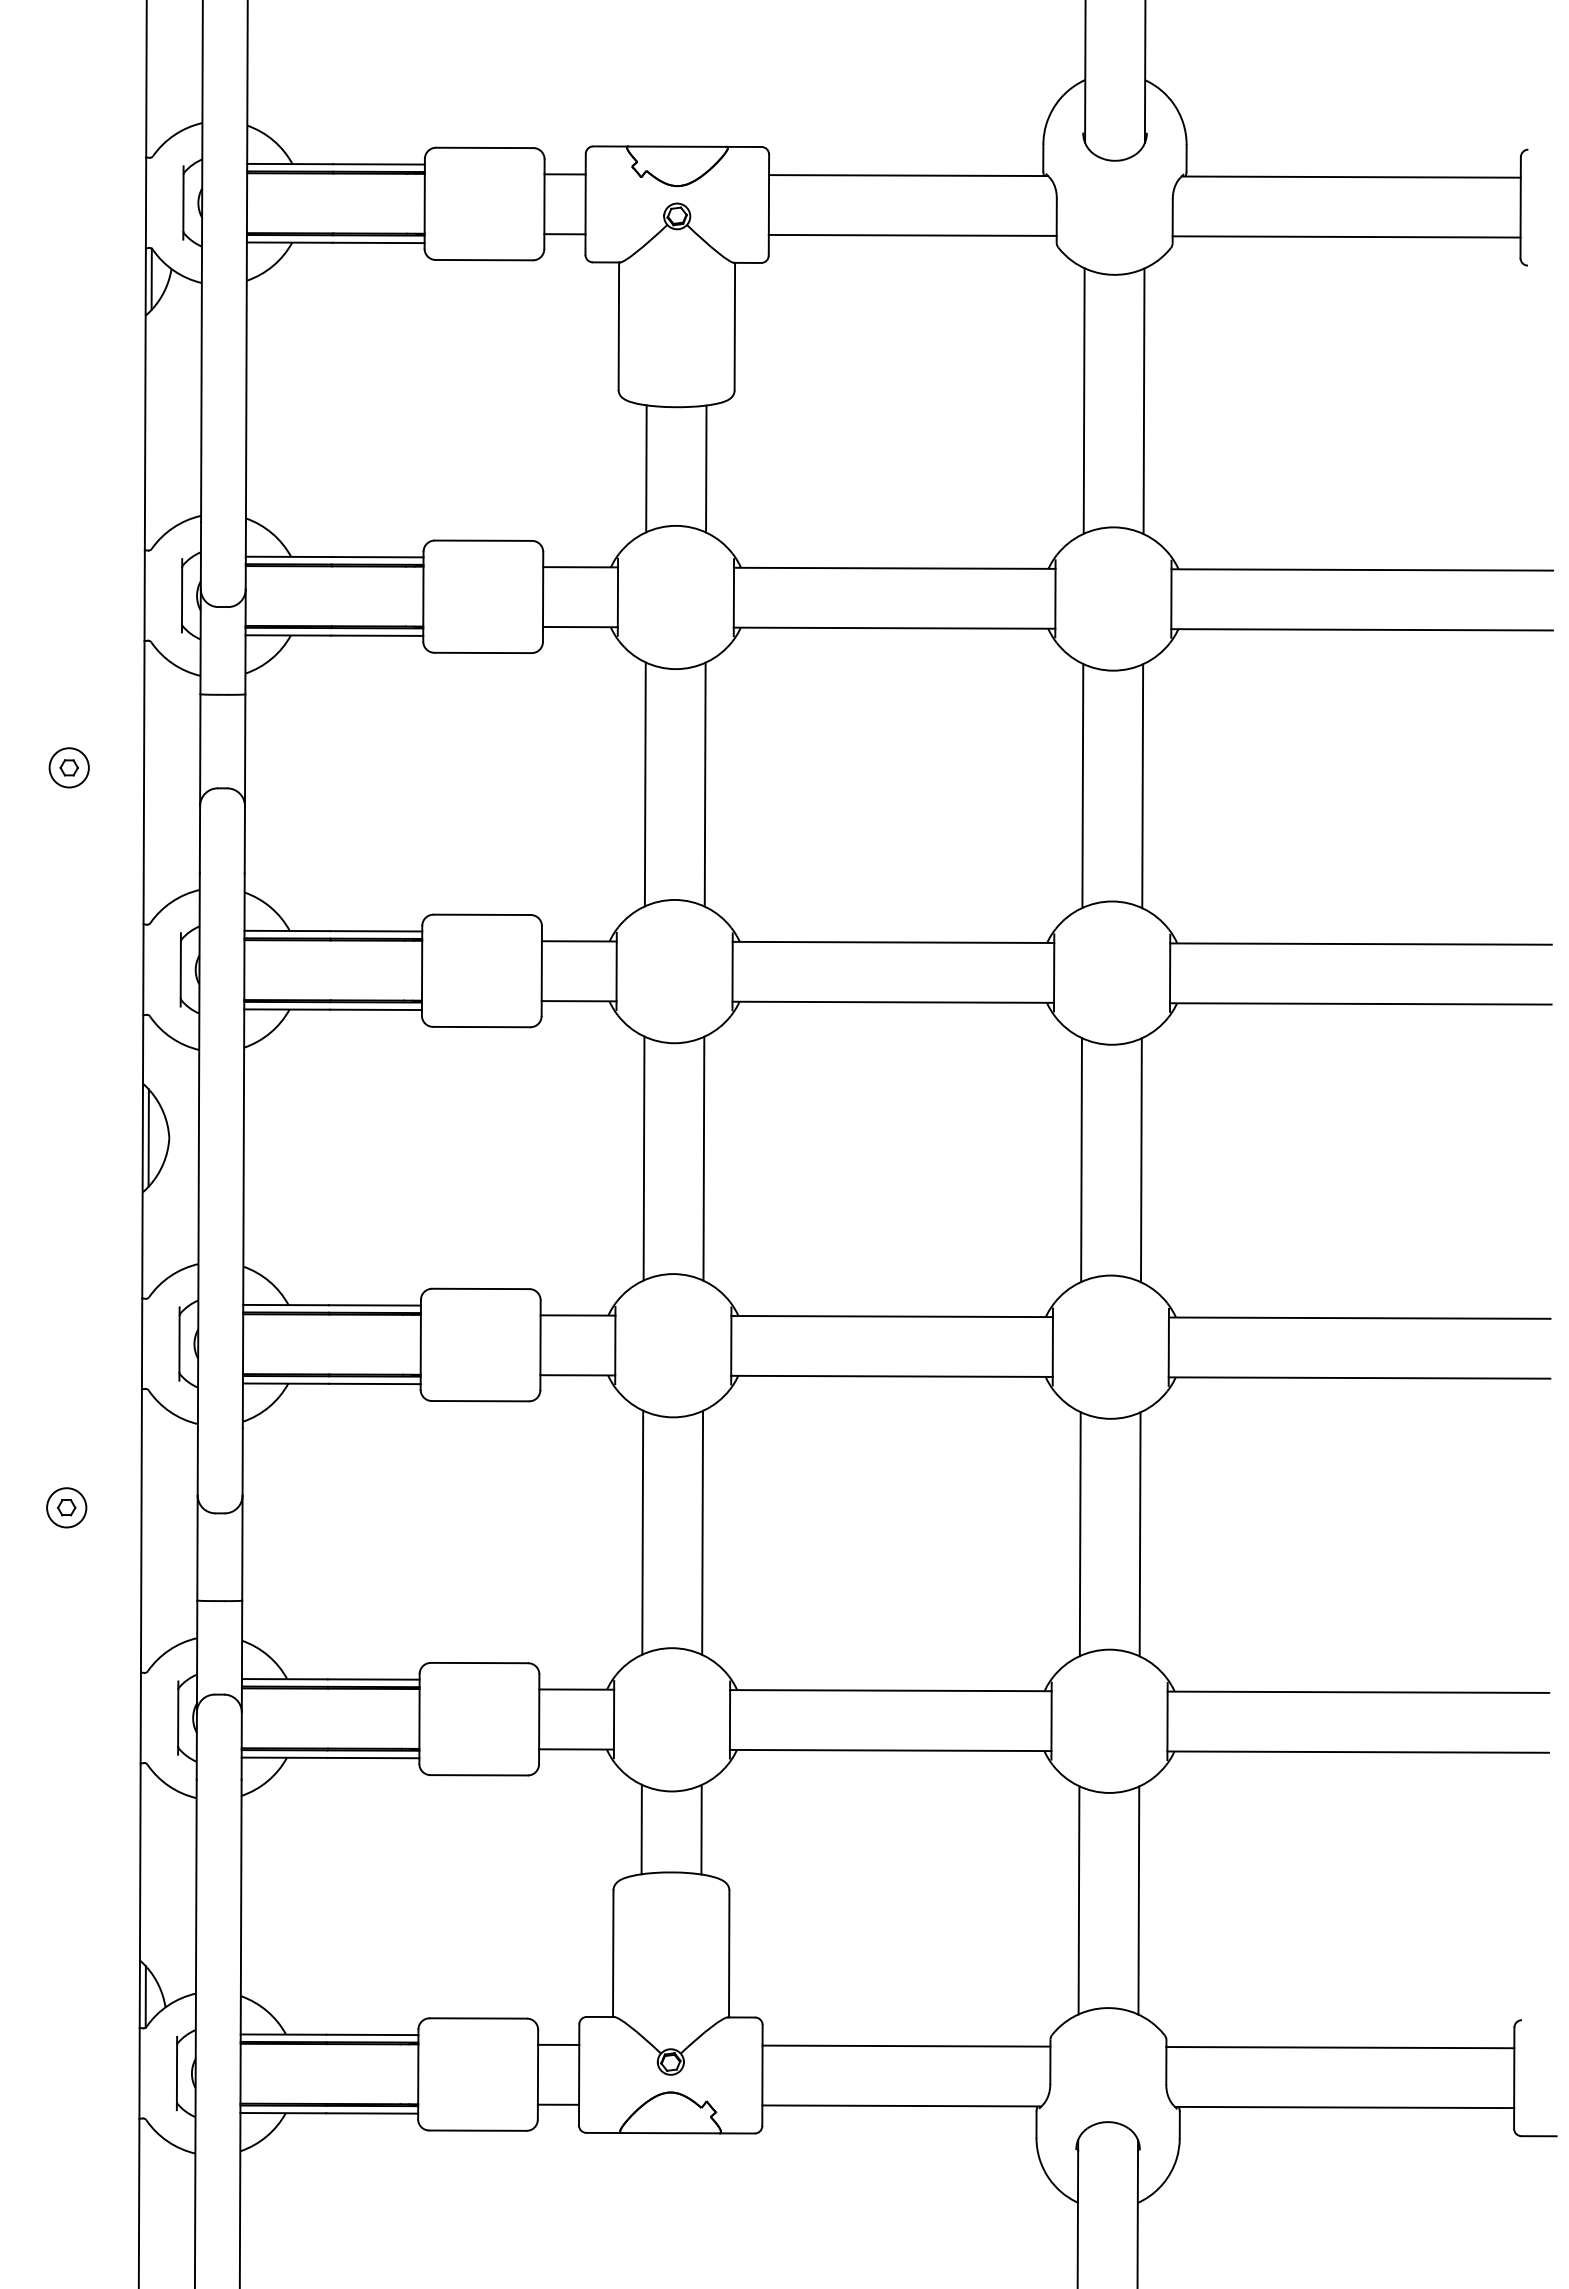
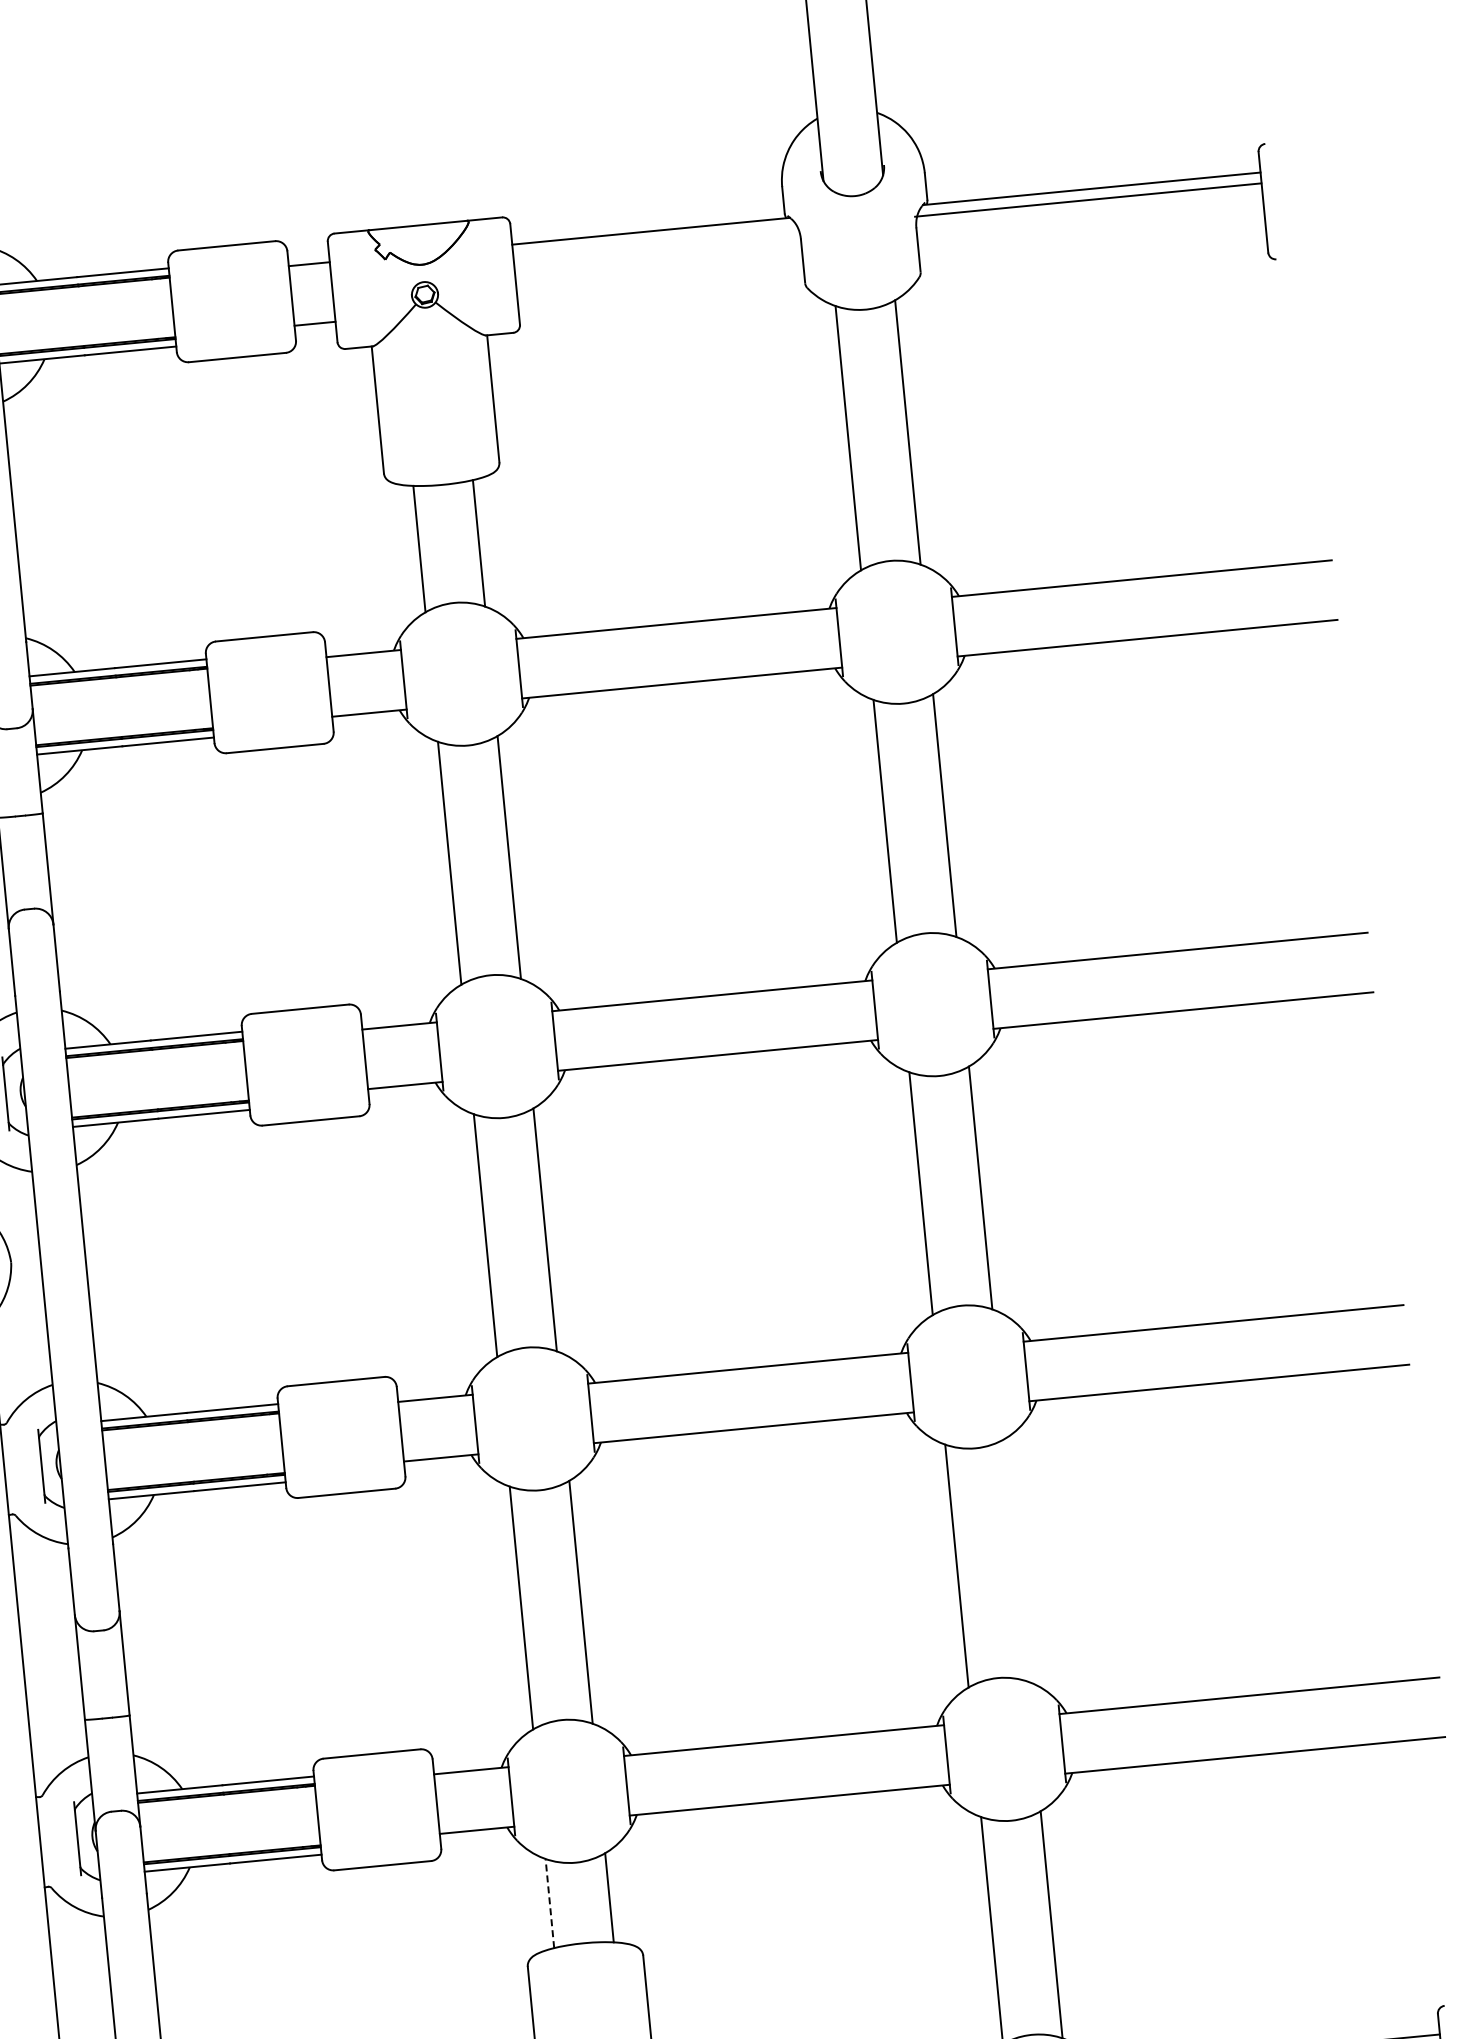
line: (912, 234) -> (660, 289), removed
line: (1346, 236) -> (1088, 199), moved
line: (1139, 1534) -> (1015, 1560), removed
line: (641, 1829) -> (549, 1903), solid -> dashed

